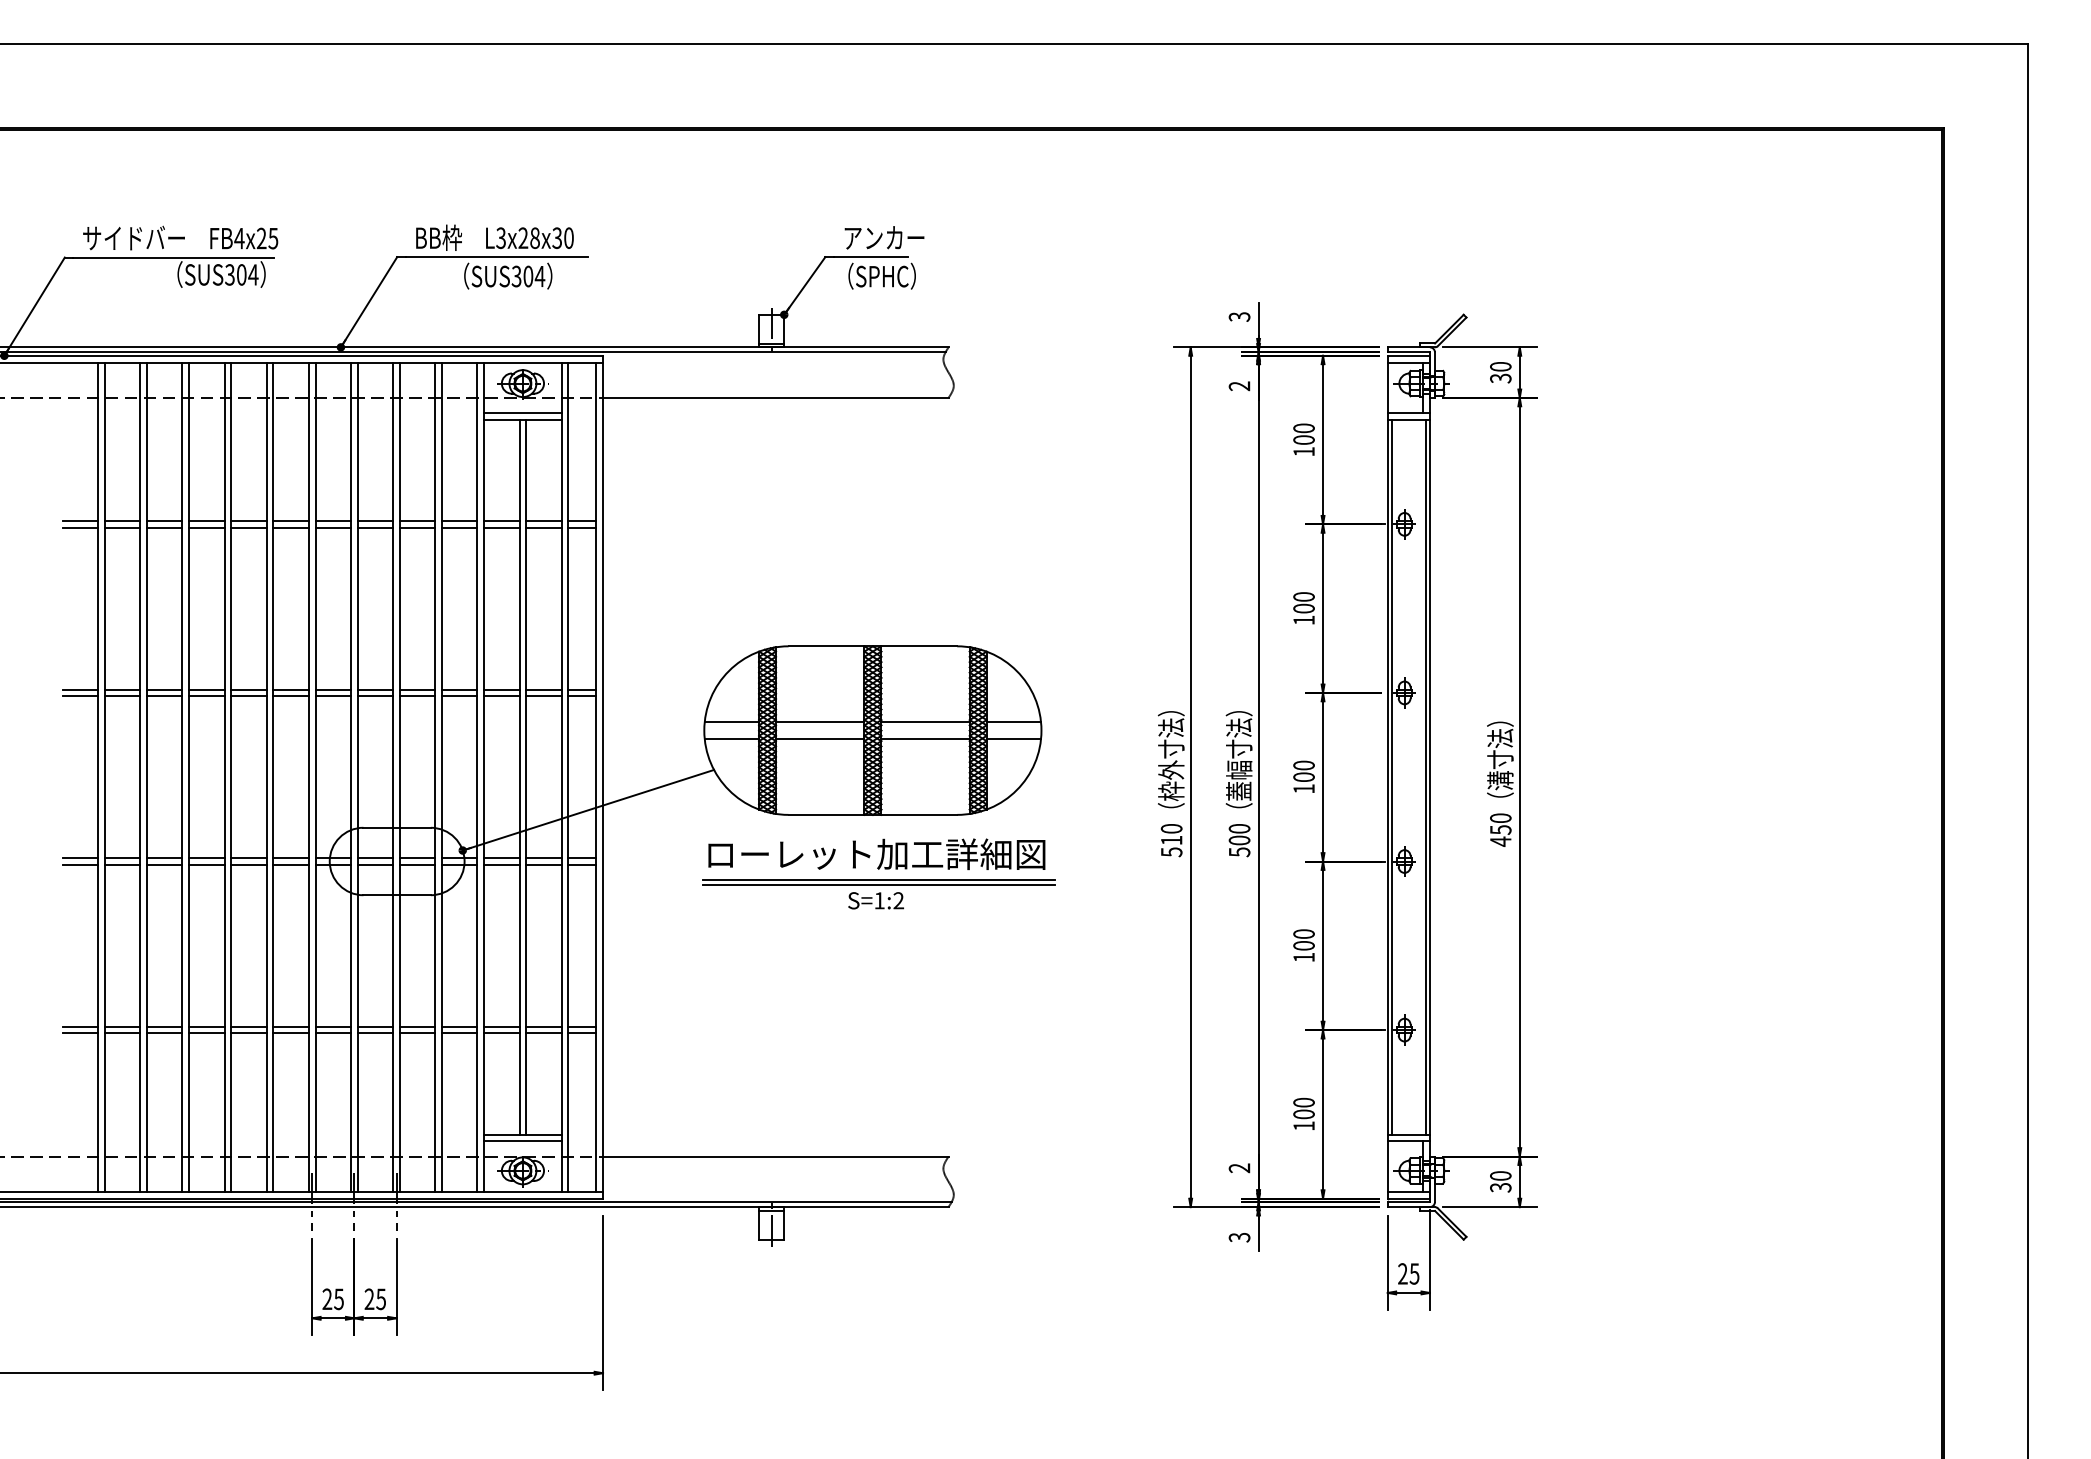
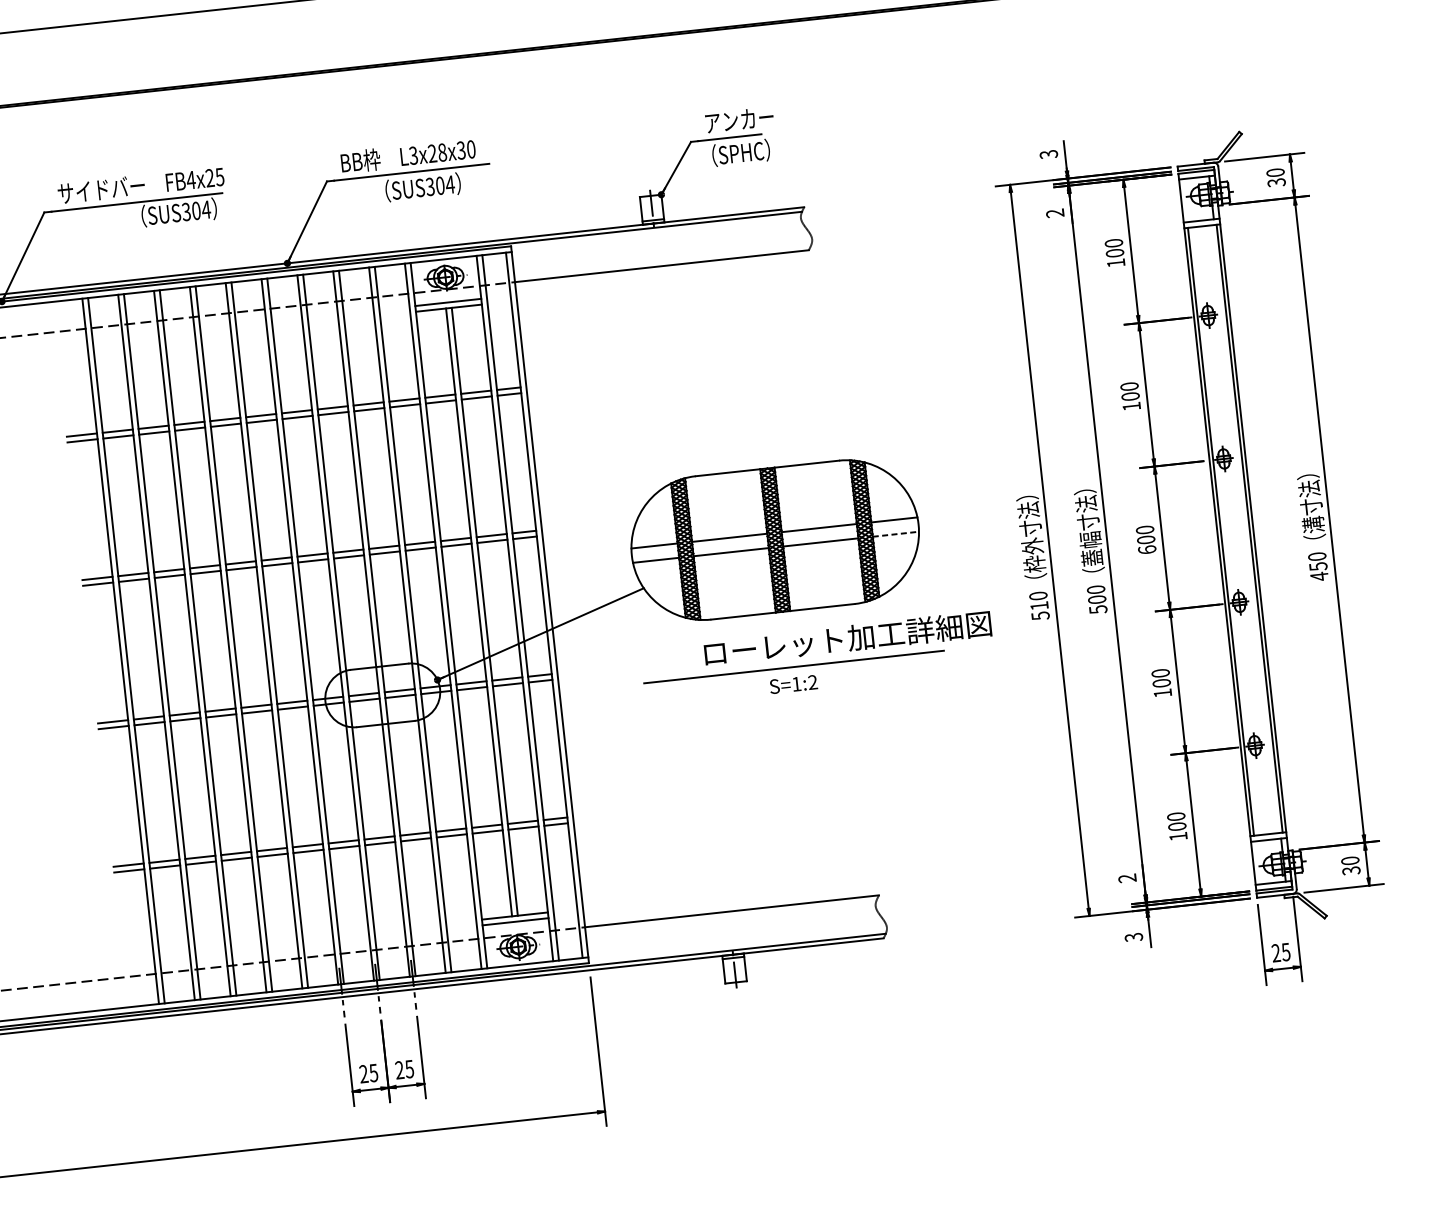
line: (1014, 739) -> (896, 534), solid -> dashed
text: (1303, 788) -> (1146, 549), 100 -> 600
text: (876, 854) -> (847, 638), moved
line: (878, 884) -> (794, 670), removed

